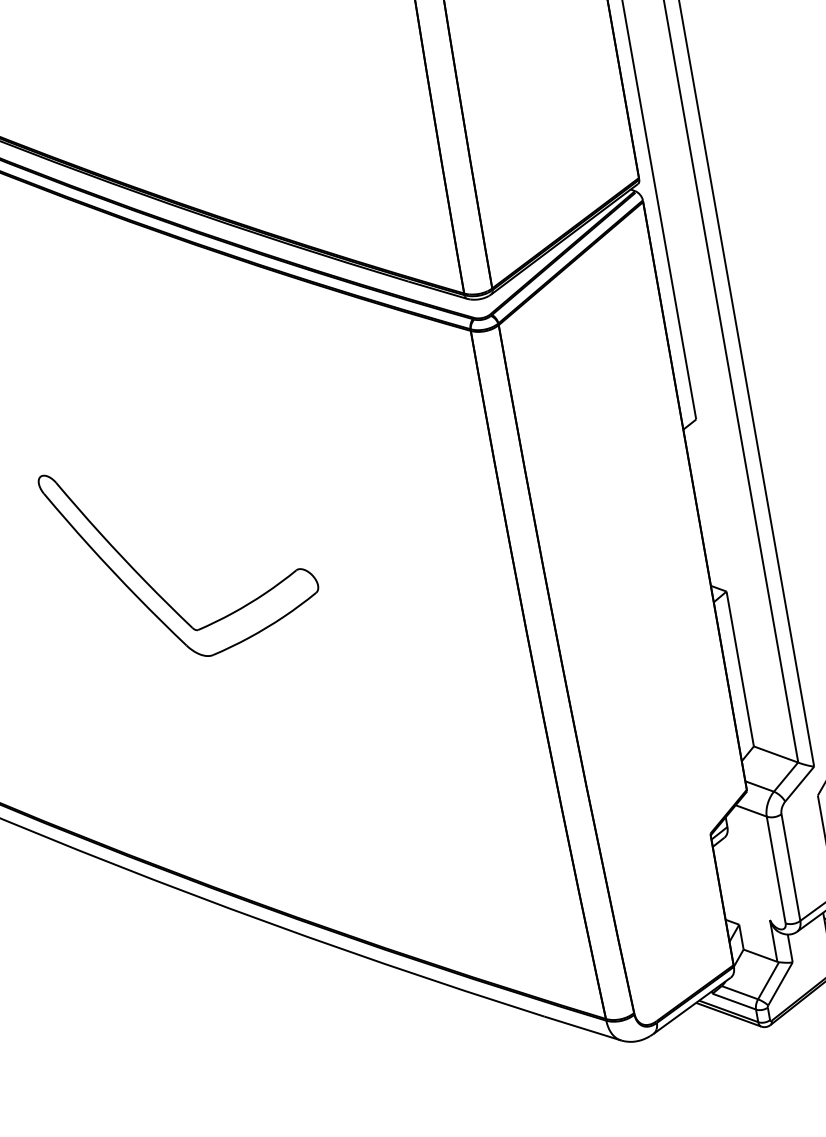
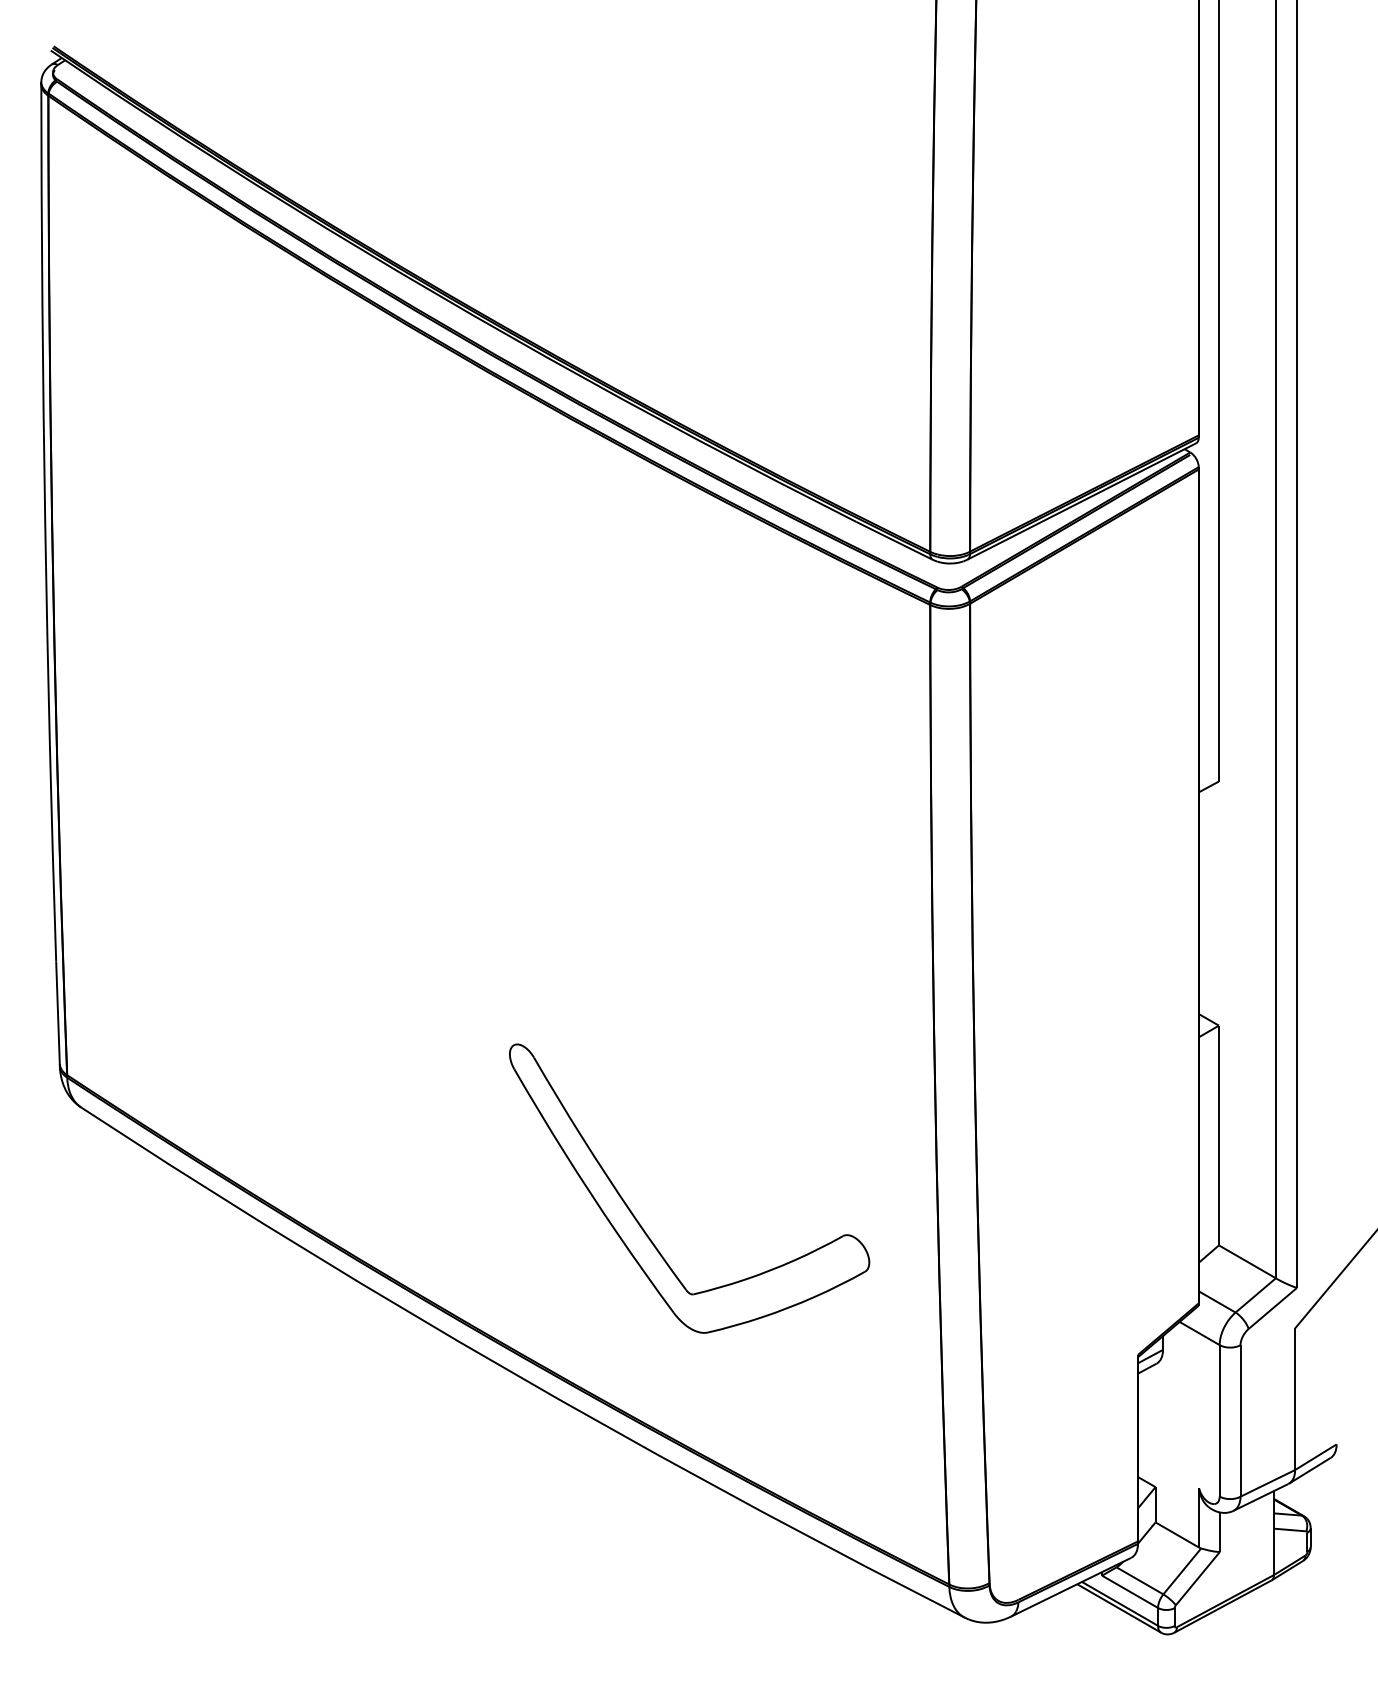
part: (151, 586) -> (639, 1222), moved

